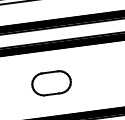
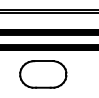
part: (51, 83) -> (43, 74), size x1.67

